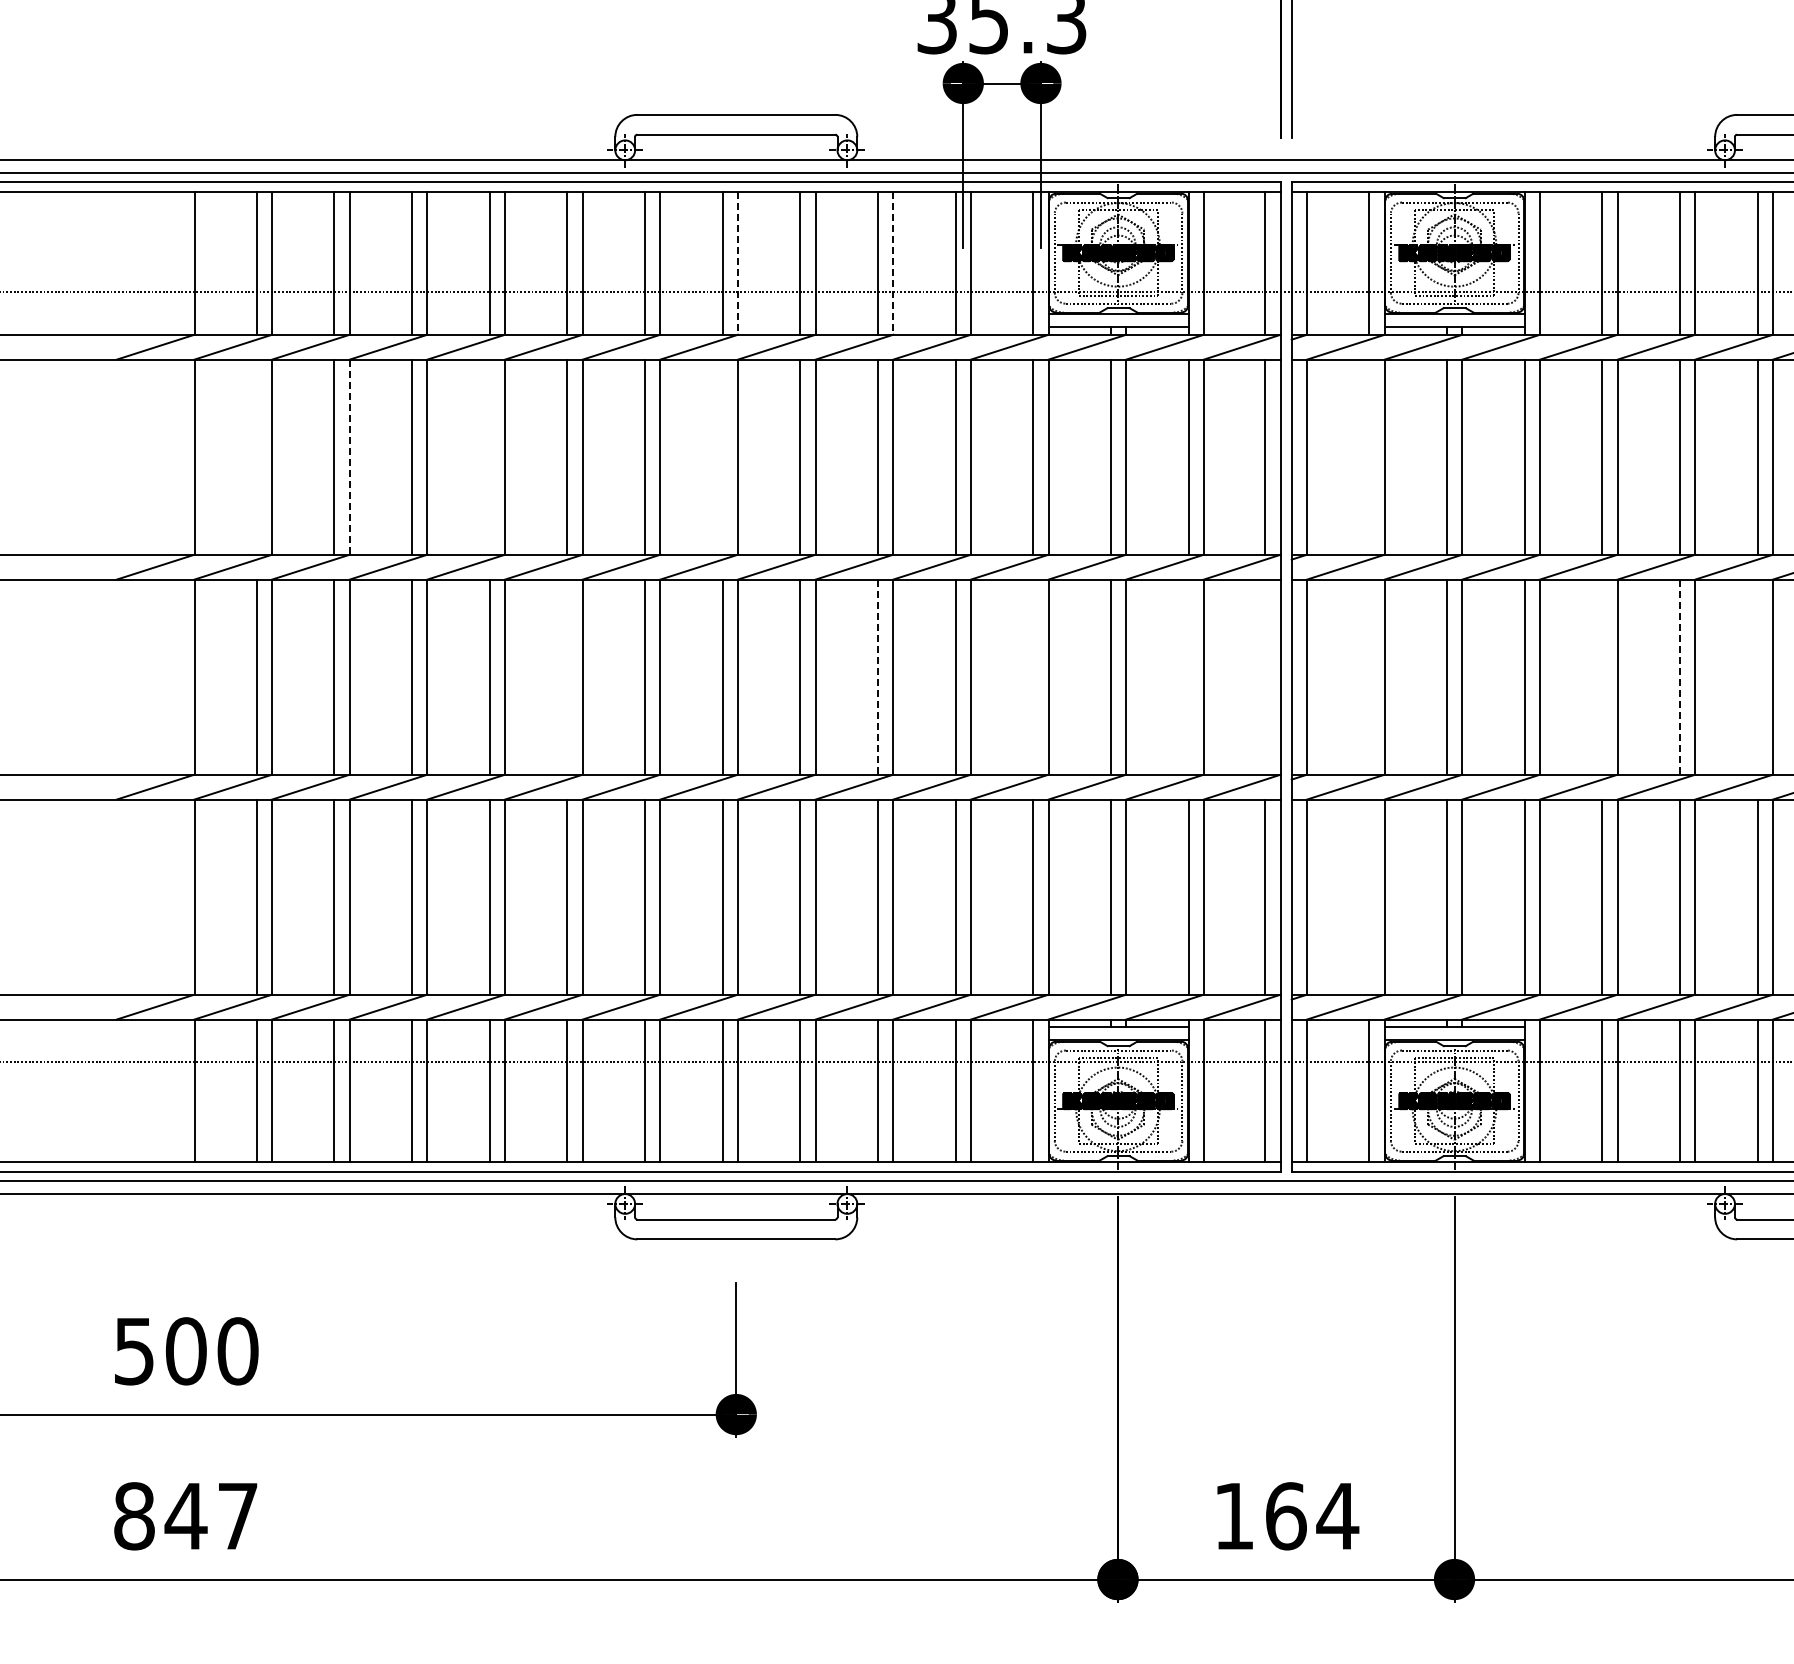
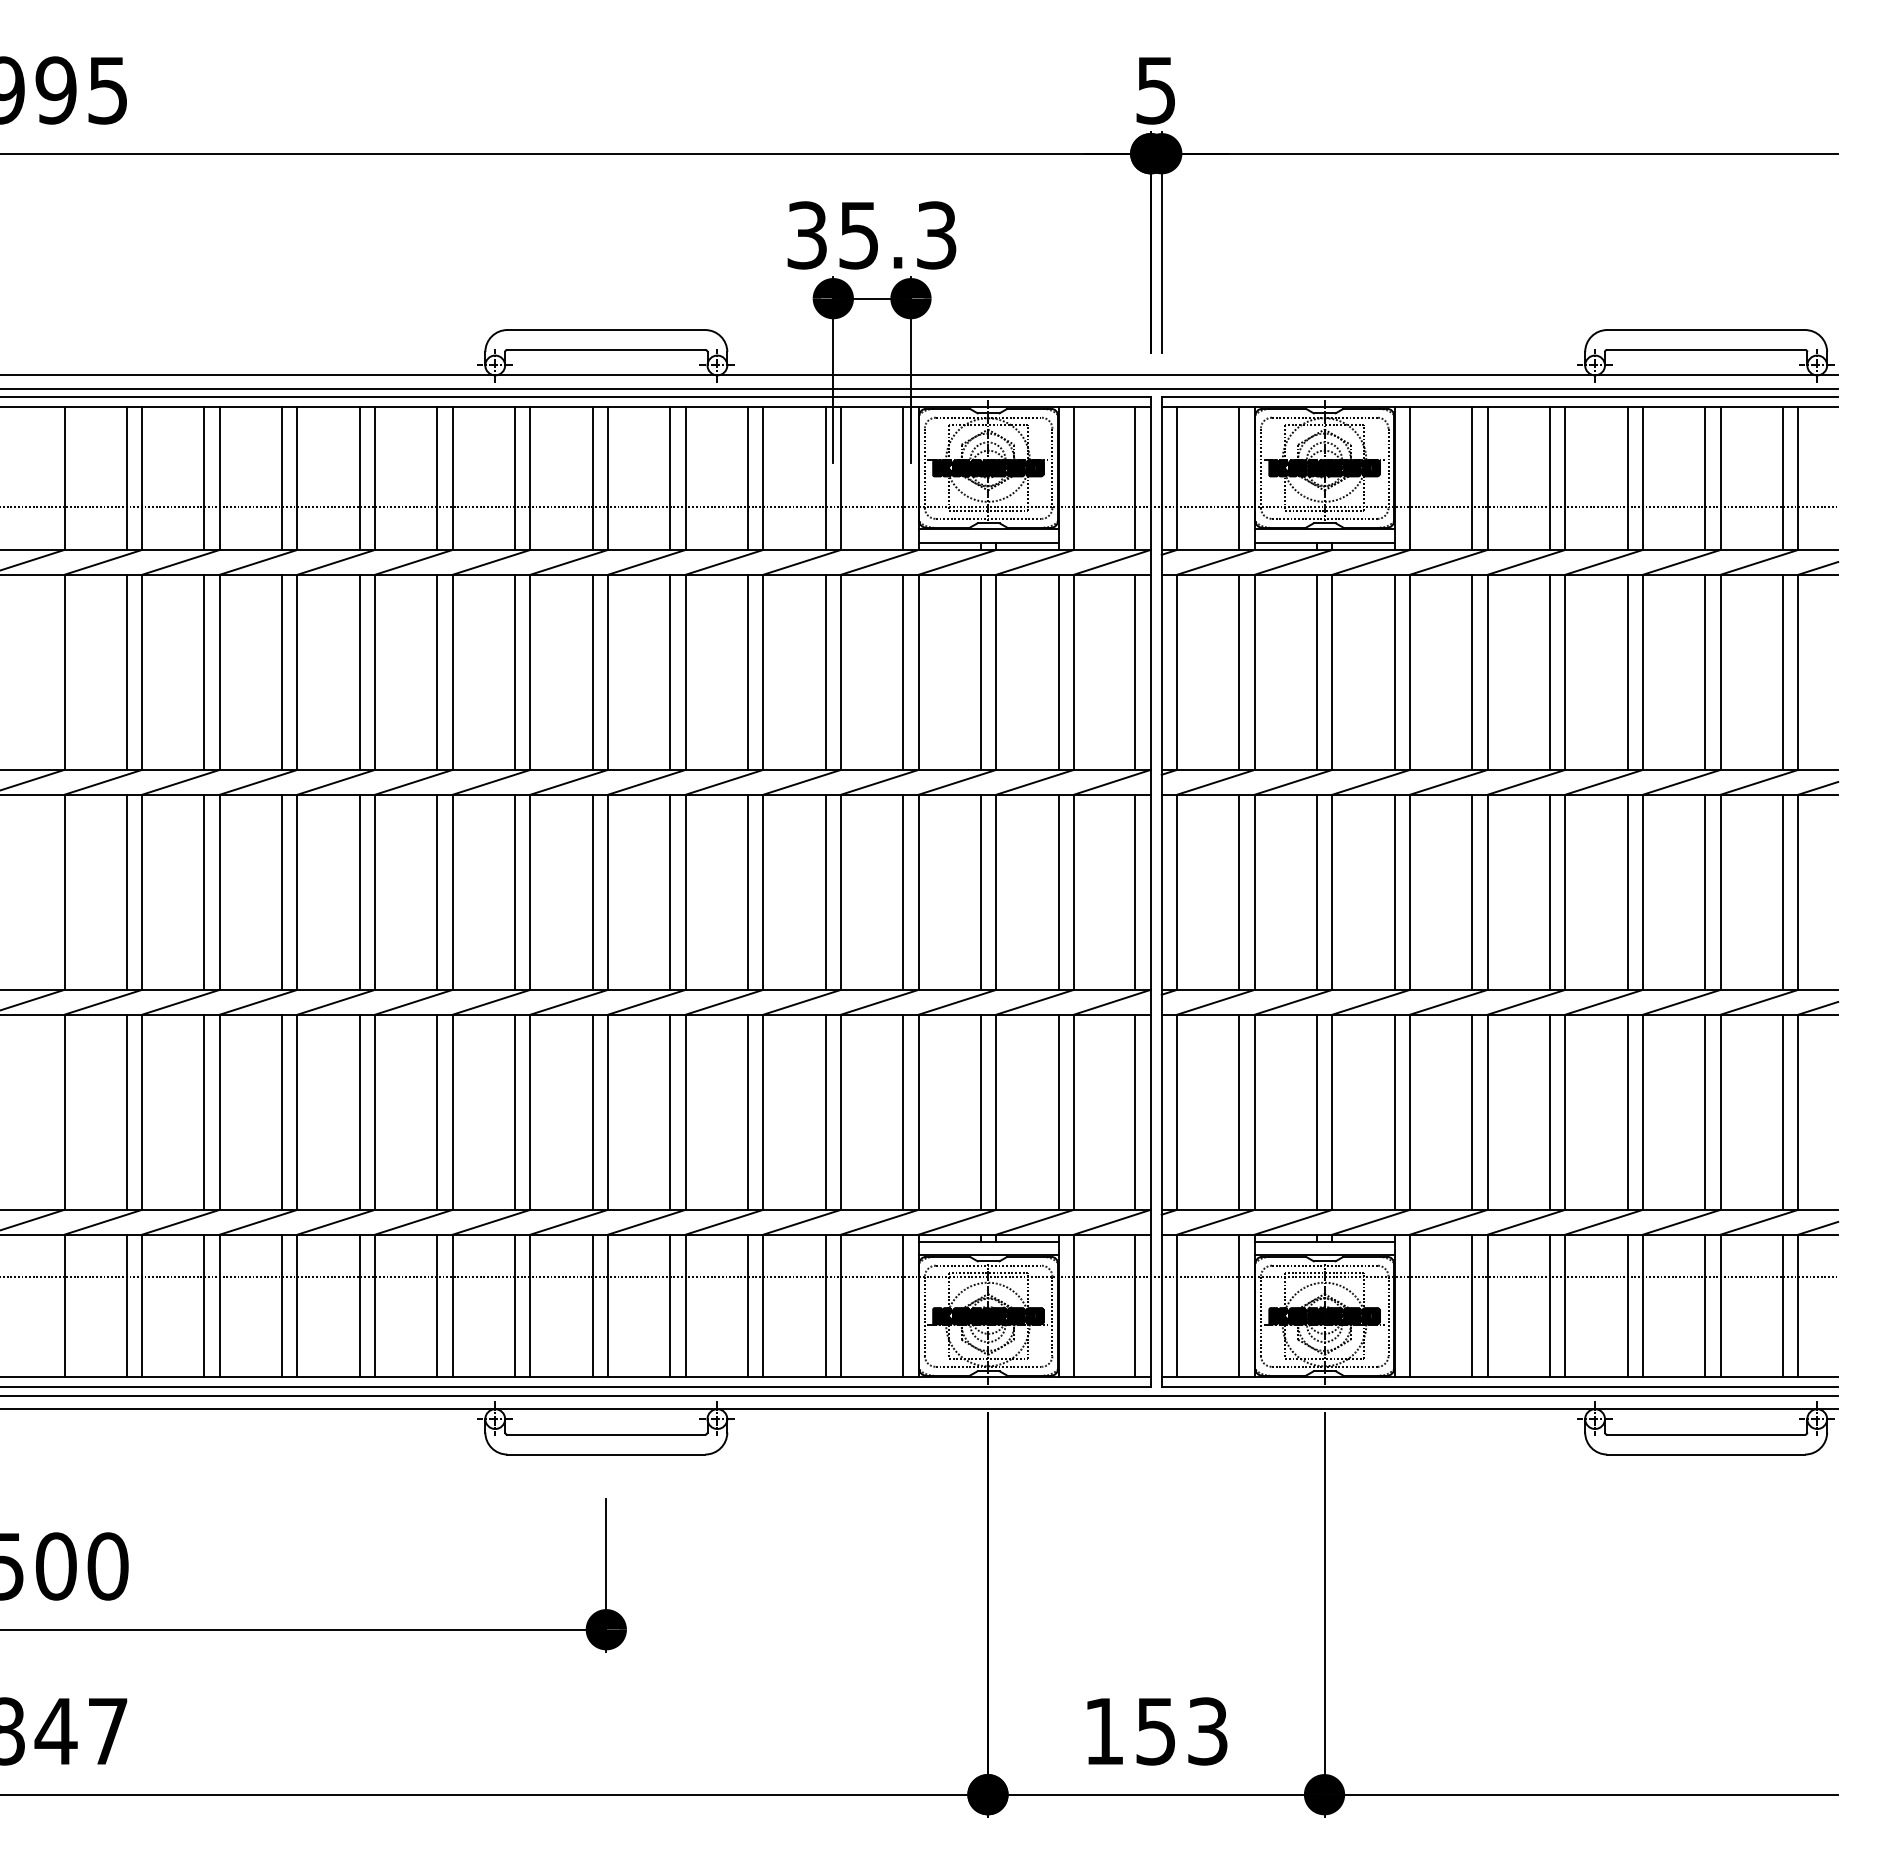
line: (738, 264) -> (608, 479), dashed -> solid
line: (893, 264) -> (763, 479), dashed -> solid
line: (256, 456) -> (126, 671), added
line: (489, 456) -> (359, 671), added
line: (722, 456) -> (592, 671), added
line: (1369, 456) -> (1239, 671), added
line: (349, 457) -> (219, 672), dashed -> solid
line: (567, 676) -> (437, 891), added
line: (1033, 676) -> (903, 891), added
line: (1188, 676) -> (1058, 891), added
line: (1265, 676) -> (1135, 891), added
line: (1369, 676) -> (1239, 891), added
line: (1602, 676) -> (1472, 891), added
line: (1757, 676) -> (1627, 891), added
line: (877, 677) -> (747, 892), dashed -> solid
line: (1679, 677) -> (1549, 892), dashed -> solid
line: (1369, 896) -> (1239, 1111), added
text: (1312, 1516) -> (1182, 1731), 164 -> 153

